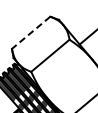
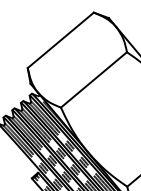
line: (30, 33) -> (59, 41), dashed -> solid

